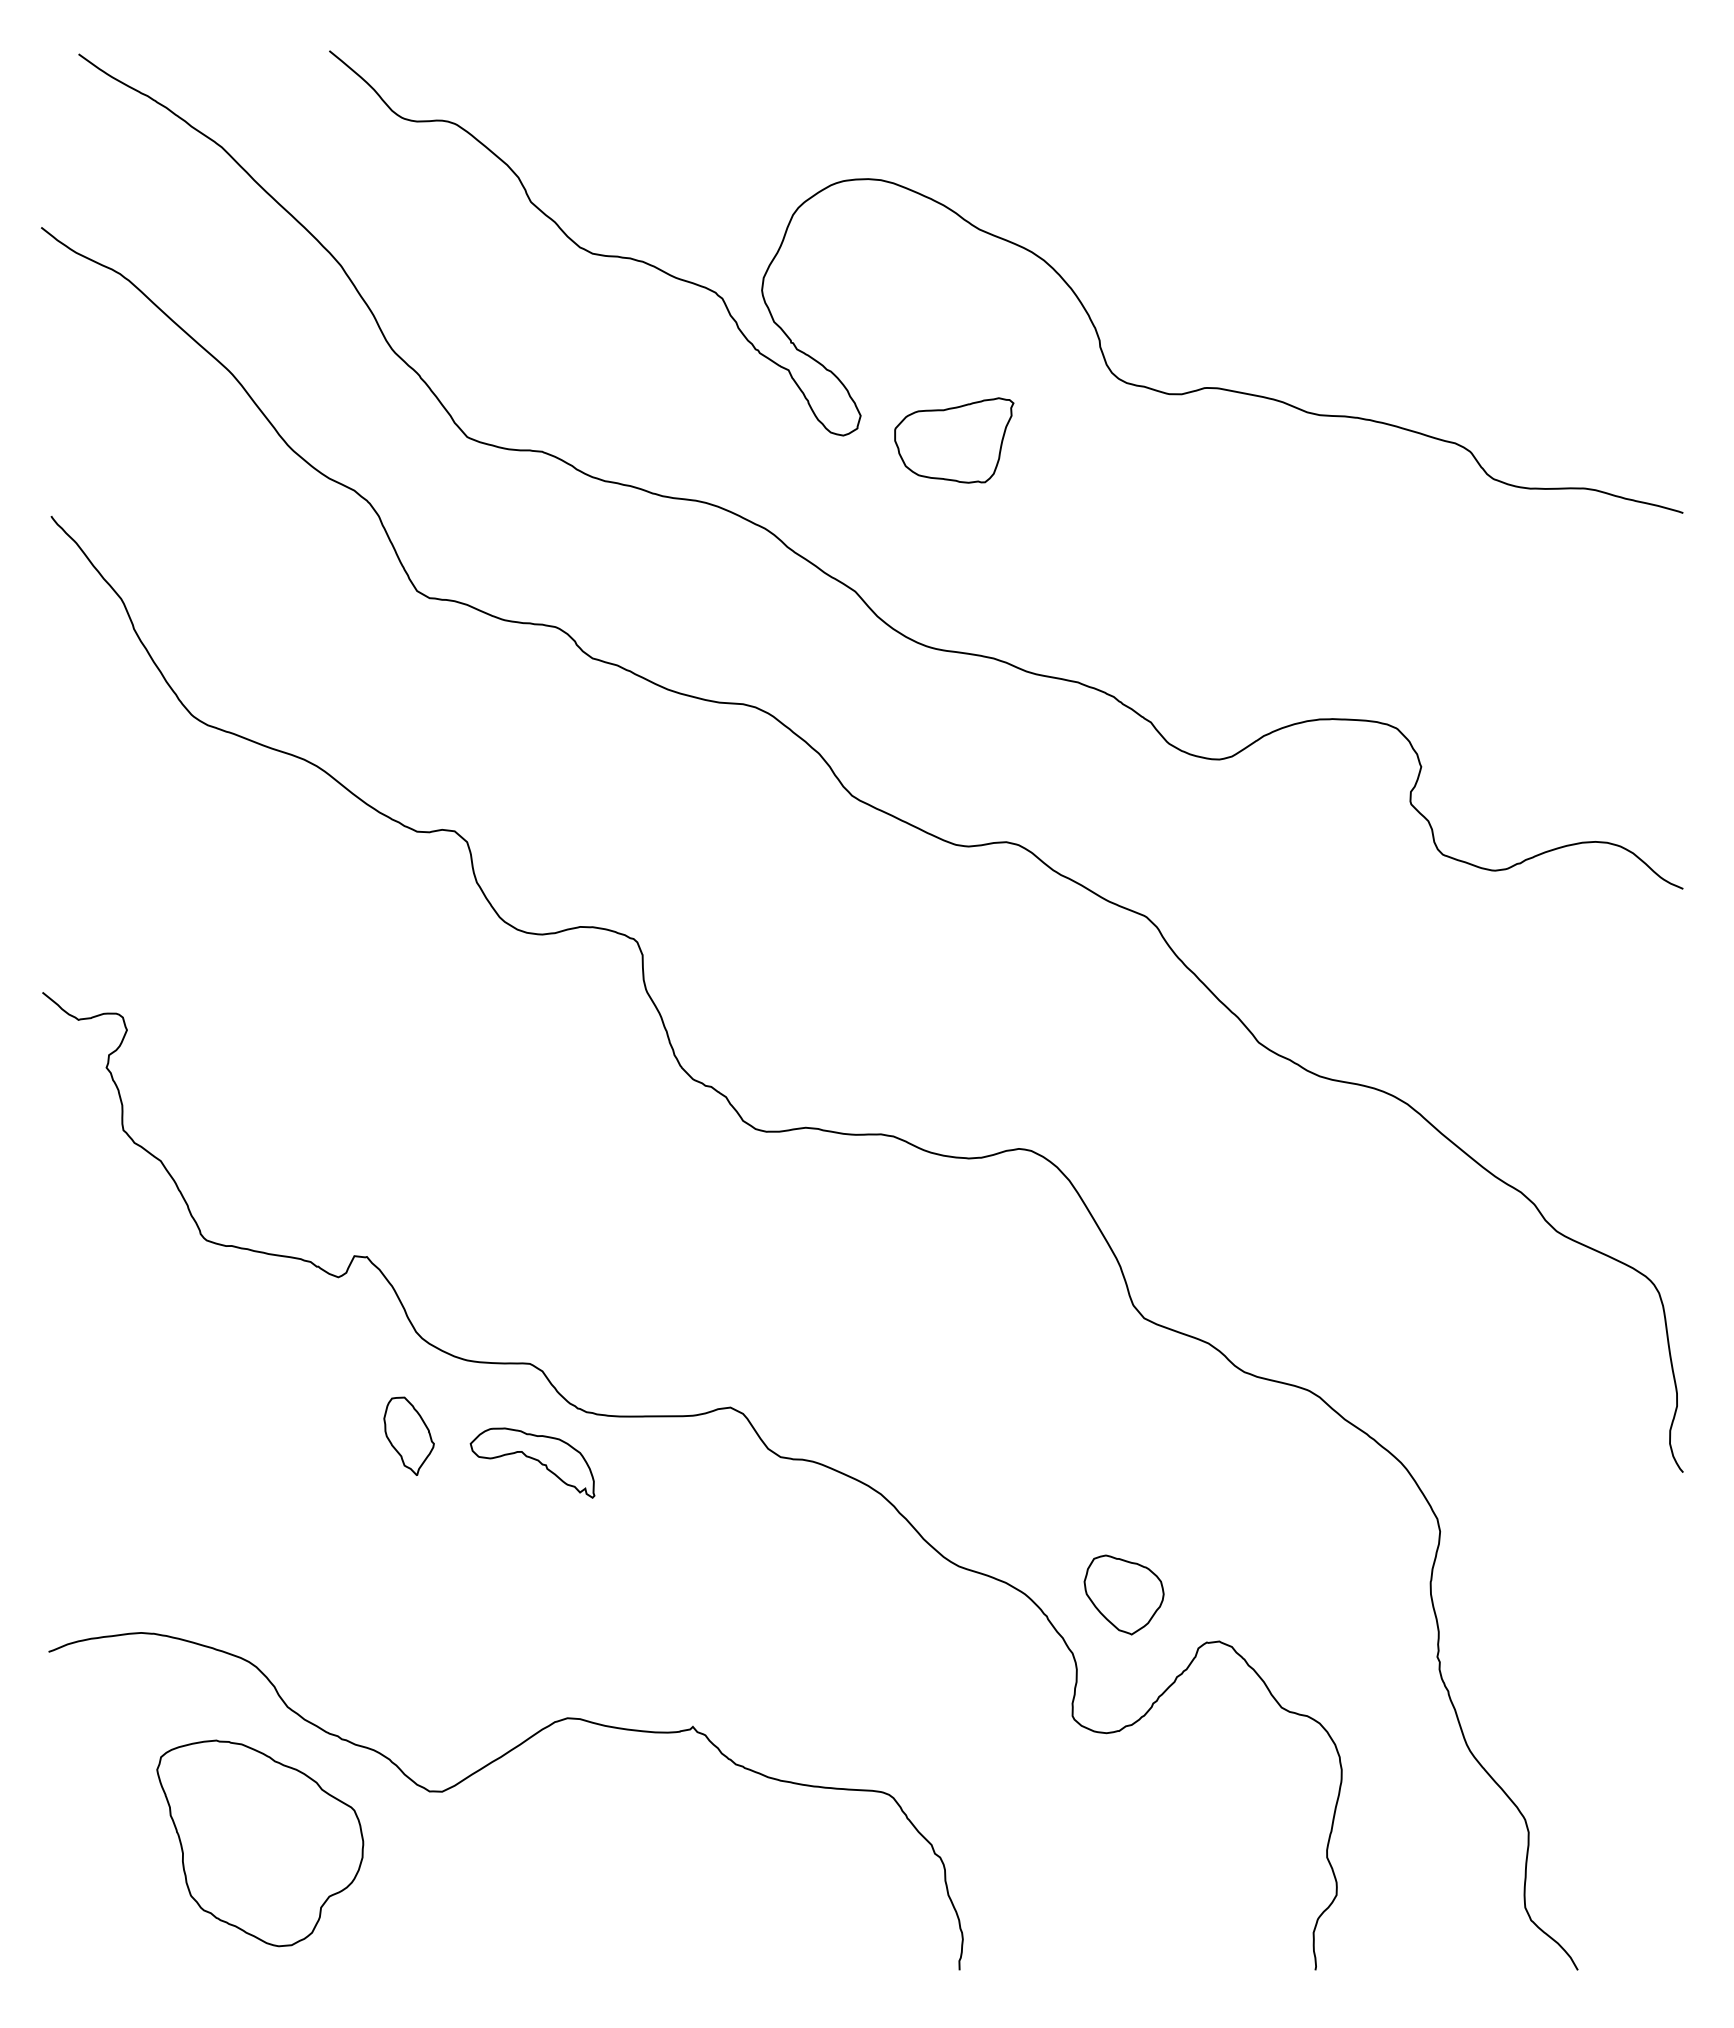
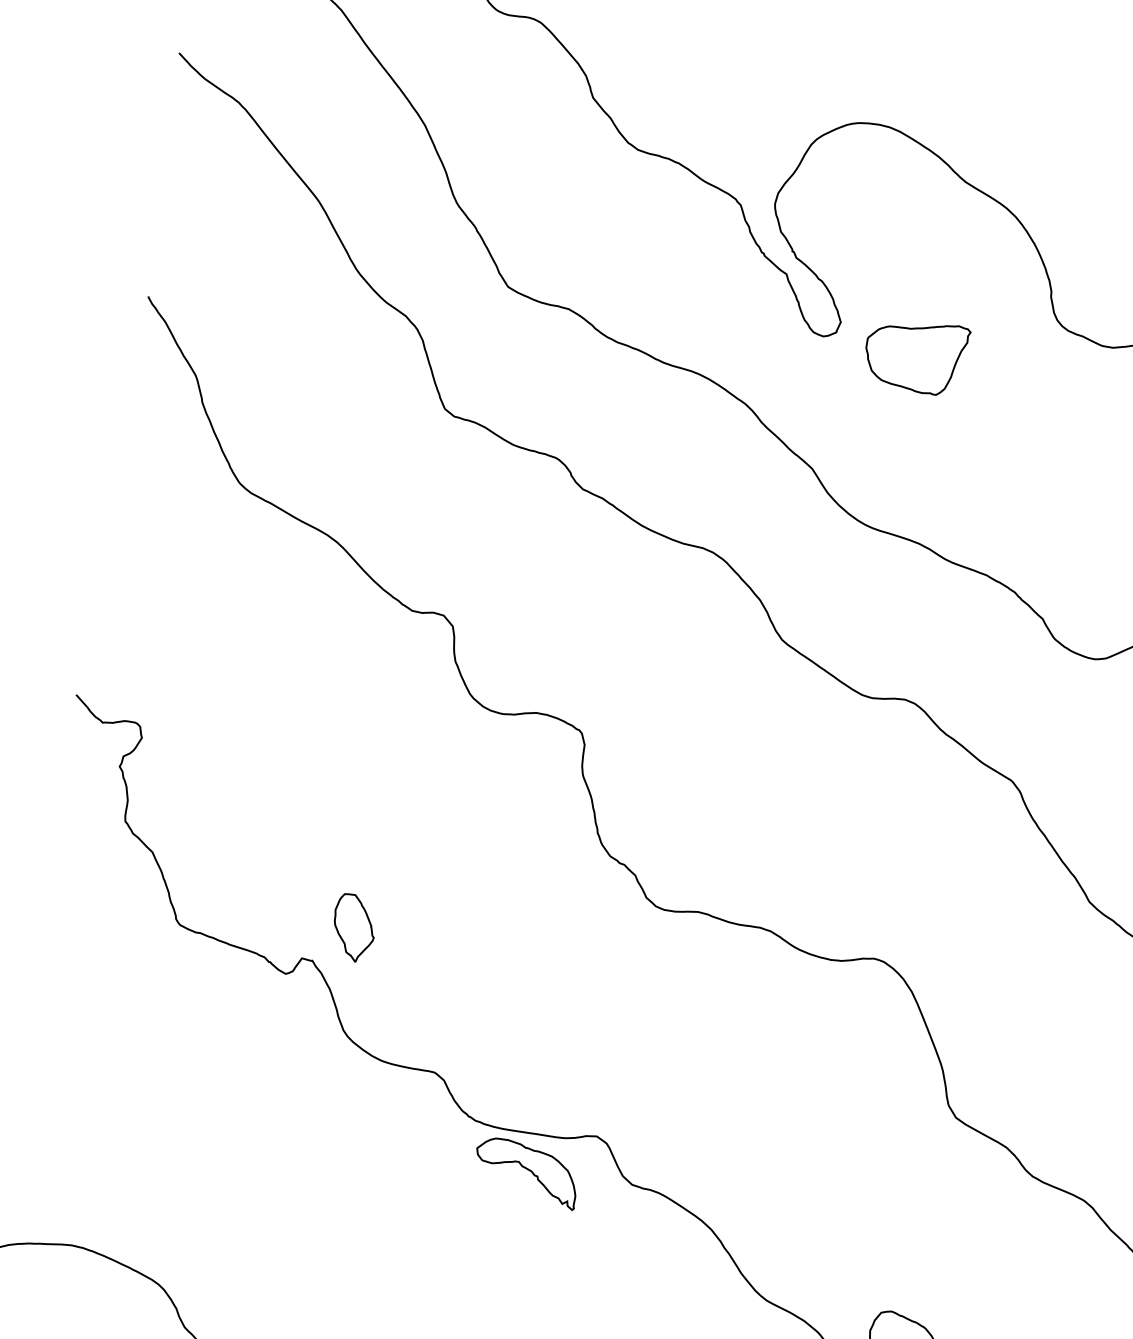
part: (408, 1435) -> (353, 927), moved
part: (532, 1462) -> (526, 1172), moved

